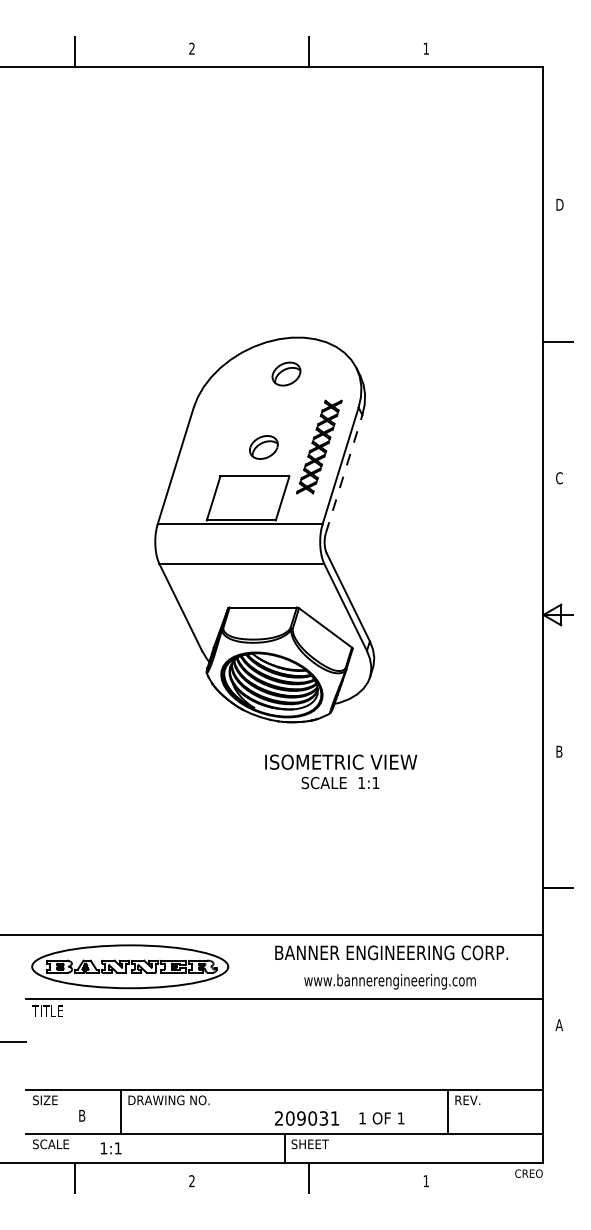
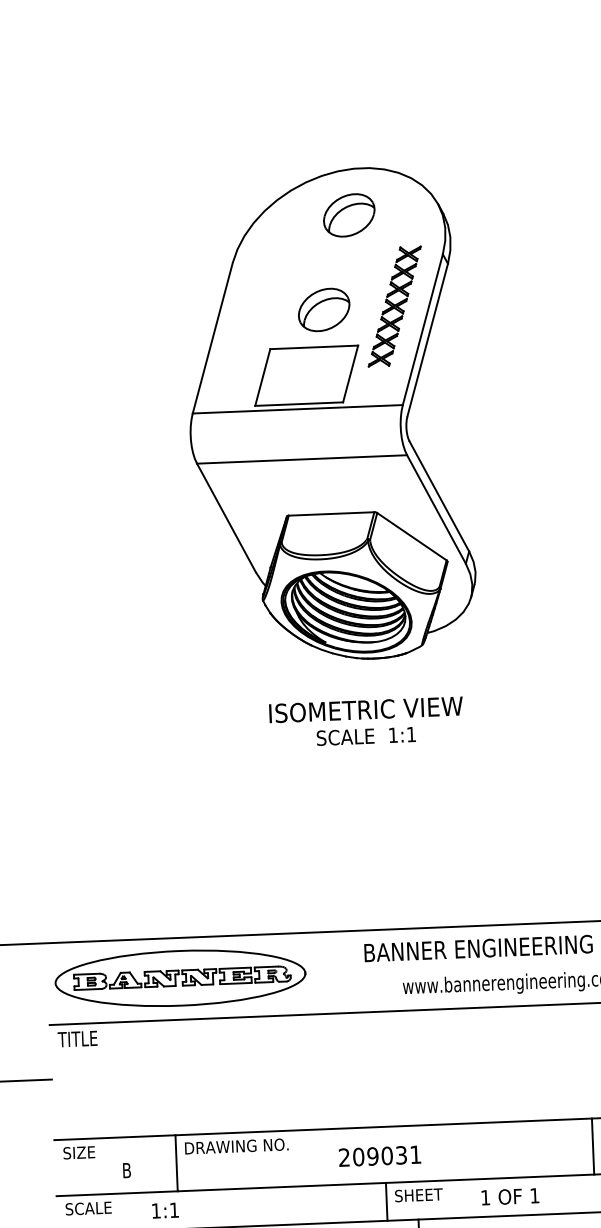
part: (286, 373) -> (349, 214), size x1.43
part: (263, 447) -> (323, 310), size x1.43
line: (344, 474) -> (428, 340), dashed -> solid
text: (341, 771) -> (367, 721), moved
text: (306, 1118) -> (379, 1156), moved
text: (381, 1118) -> (509, 1196), moved

